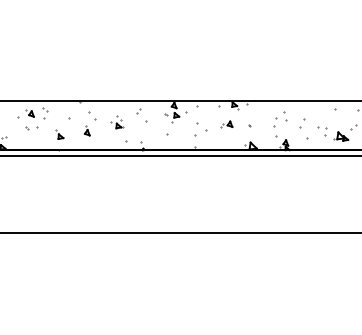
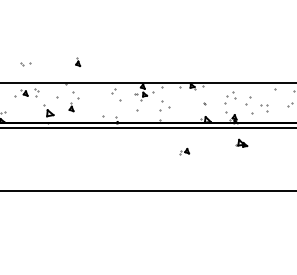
part: (94, 75) -> (77, 61), added
part: (117, 122) -> (96, 100), removed
part: (226, 124) -> (184, 151), moved
part: (31, 128) -> (25, 64), moved
part: (59, 134) -> (48, 110), size x1.6
part: (341, 136) -> (241, 143), moved

